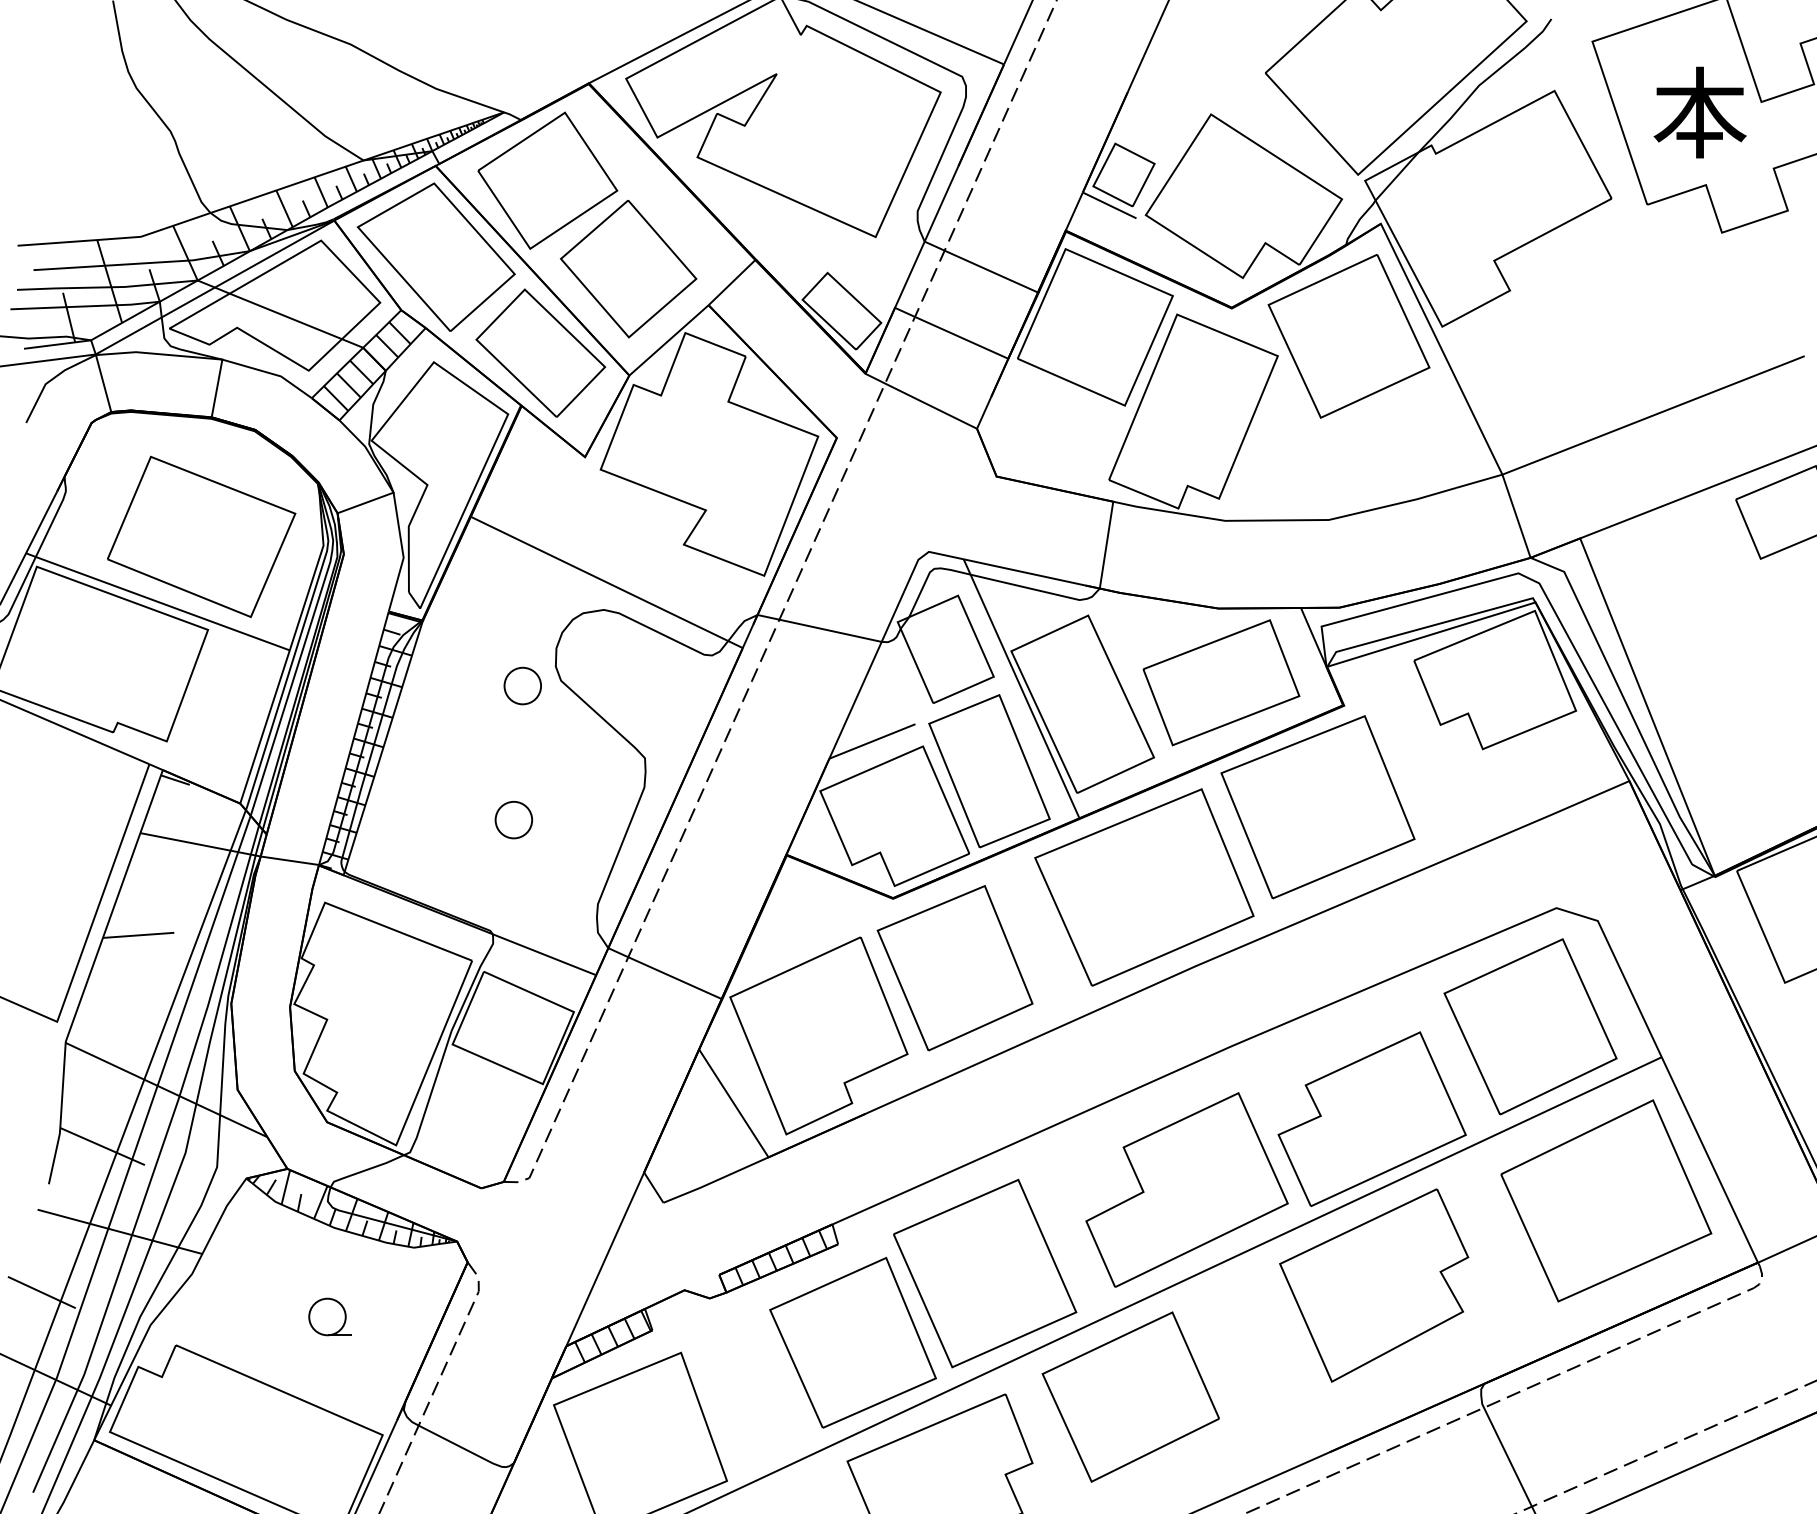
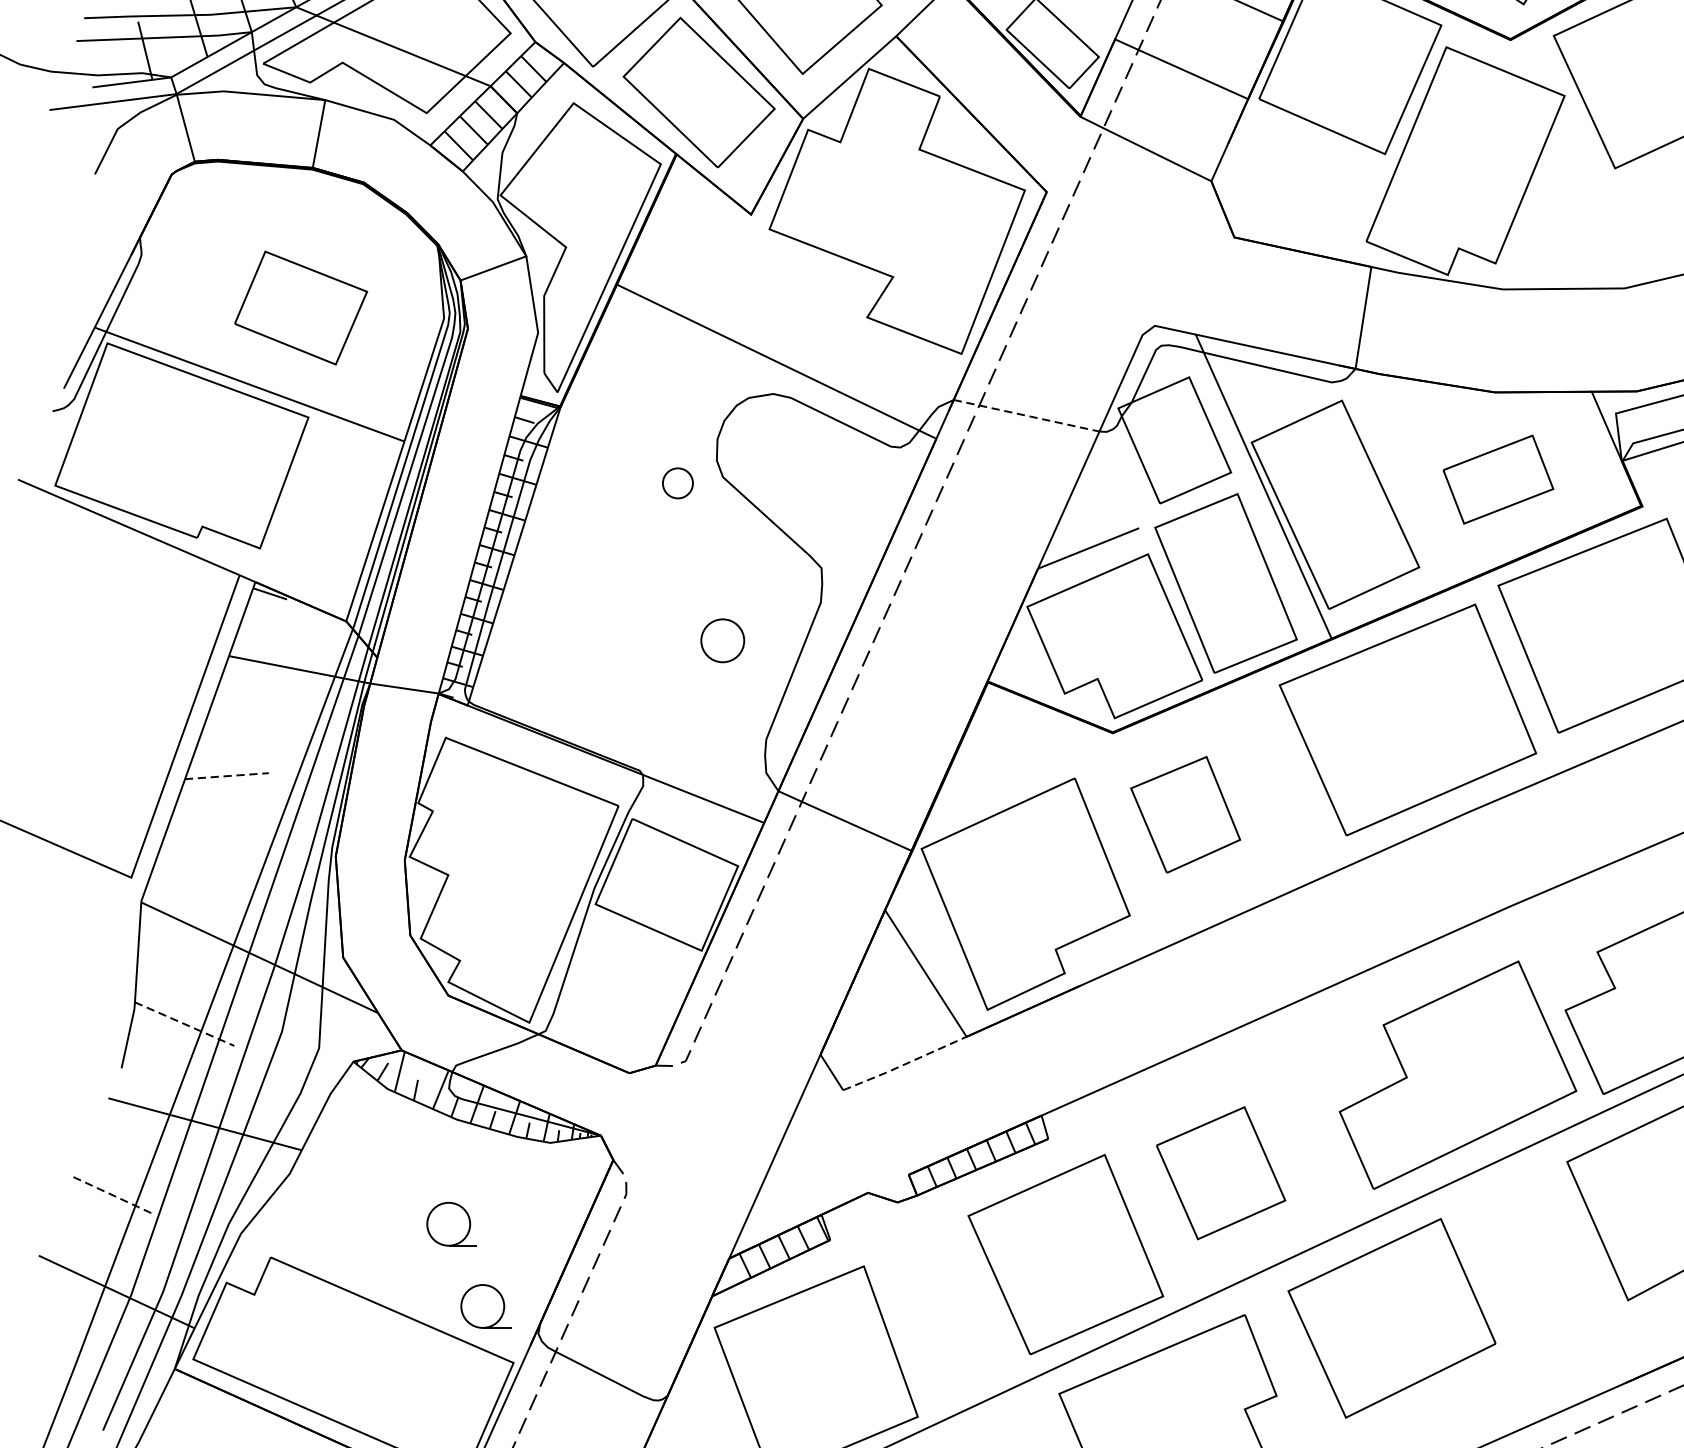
part: (201, 536) -> (300, 307), size x0.6
line: (819, 628) -> (1026, 415), solid -> dashed
part: (1221, 682) -> (1498, 479), size x0.6
part: (522, 685) -> (677, 482), size x0.7
part: (513, 820) -> (722, 641), moved
line: (138, 935) -> (226, 776), solid -> dashed
part: (954, 968) -> (1184, 815), size x0.6
line: (103, 1146) -> (185, 1024), solid -> dashed
line: (715, 1180) -> (904, 1063), solid -> dashed
part: (985, 1273) -> (1221, 1173), size x0.6
line: (42, 1292) -> (114, 1195), solid -> dashed
part: (358, 1386) -> (485, 1305), added

